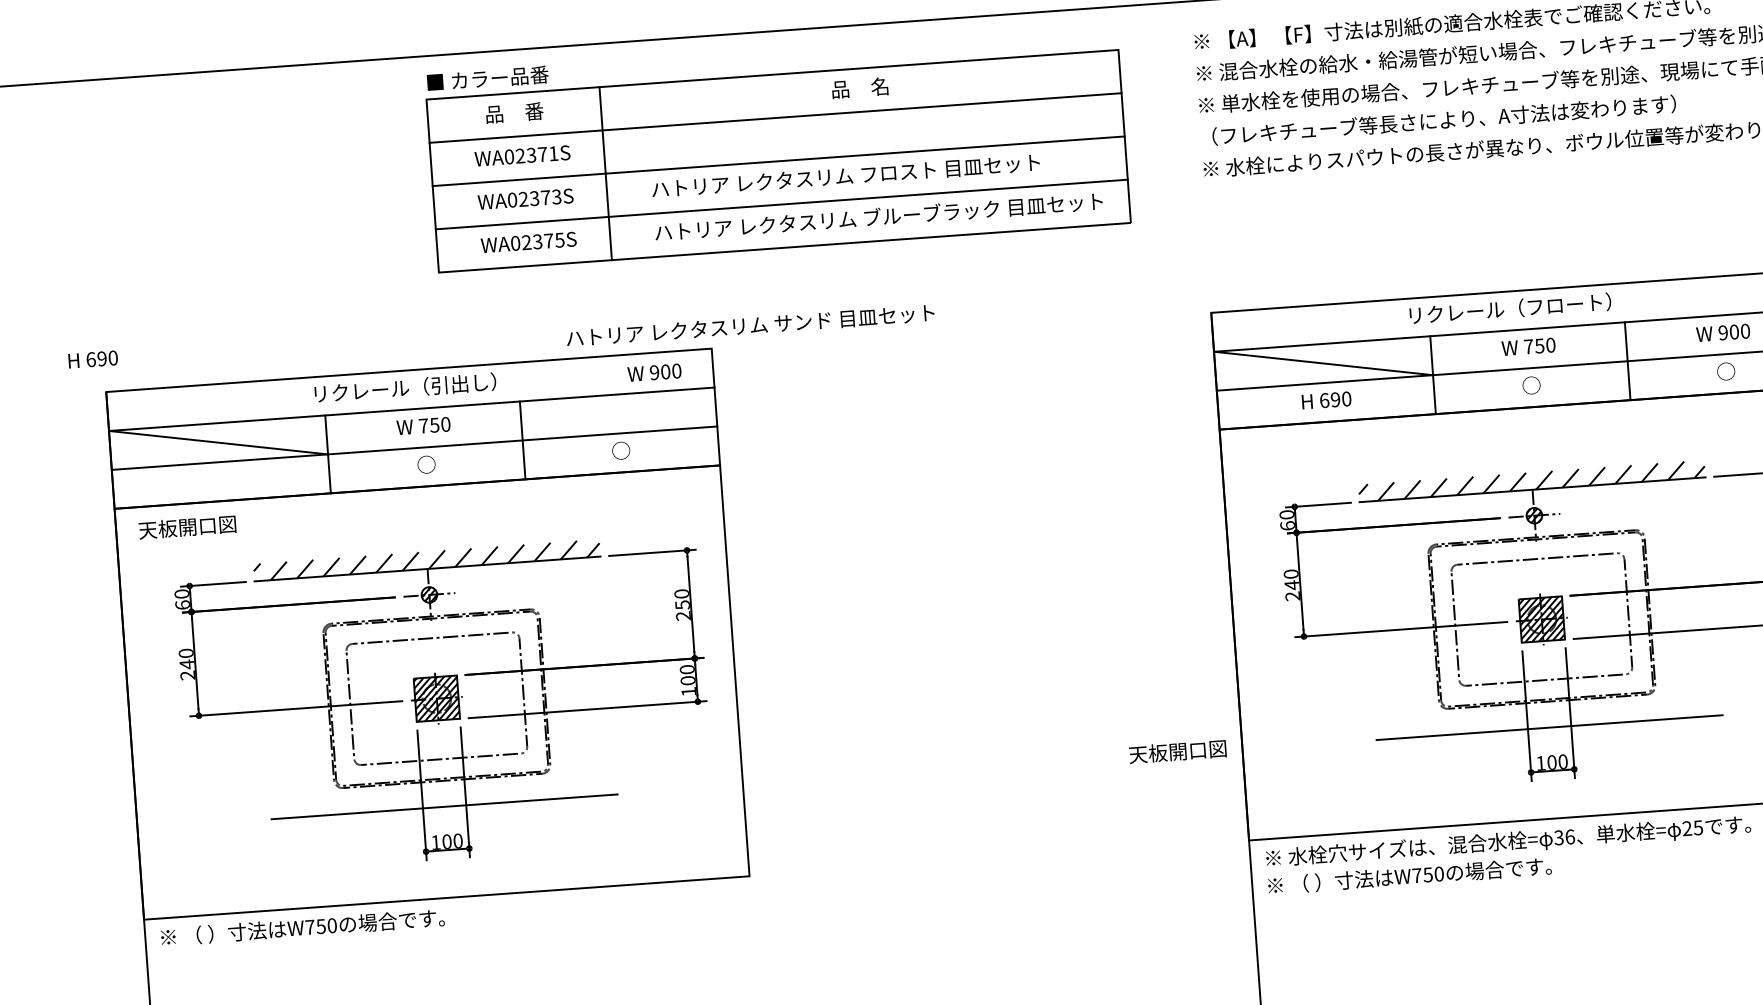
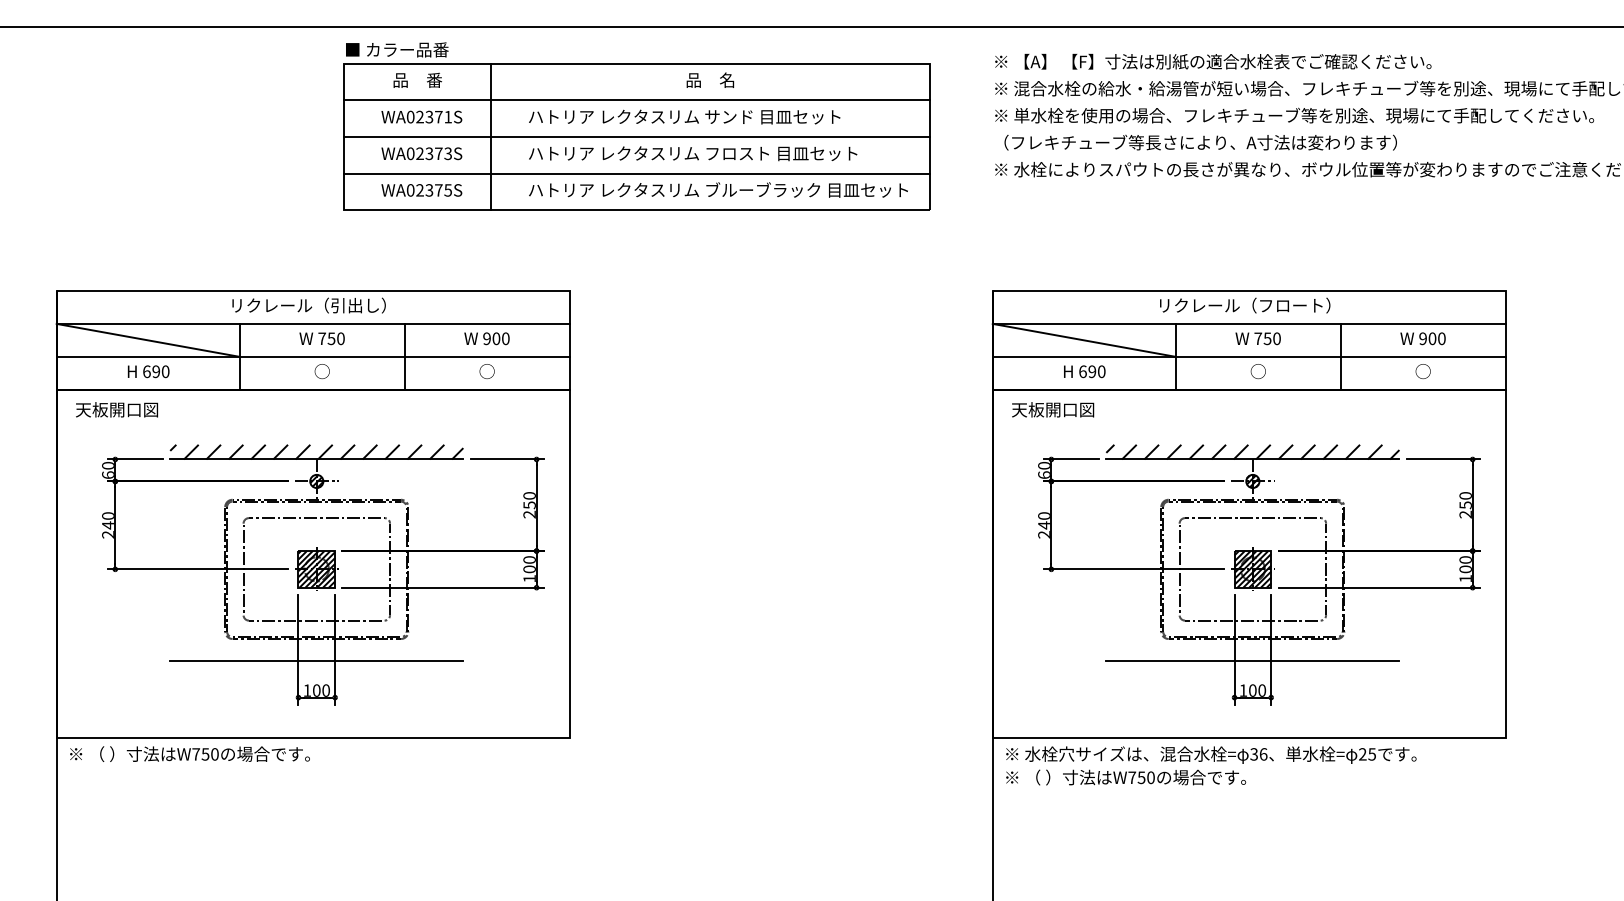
text: (750, 325) -> (684, 116), moved
text: (92, 359) -> (148, 371), moved
text: (653, 372) -> (486, 338), moved
text: (1178, 751) -> (1053, 409), moved

